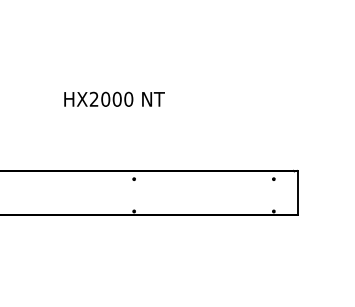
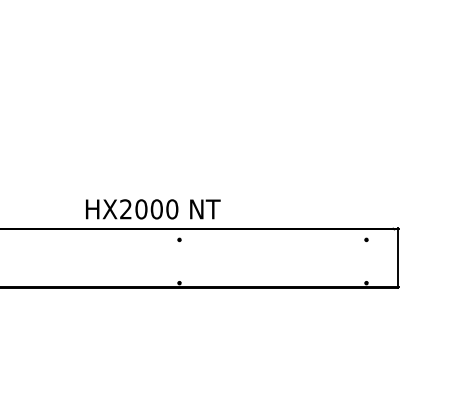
text: (114, 98) -> (153, 208), moved

